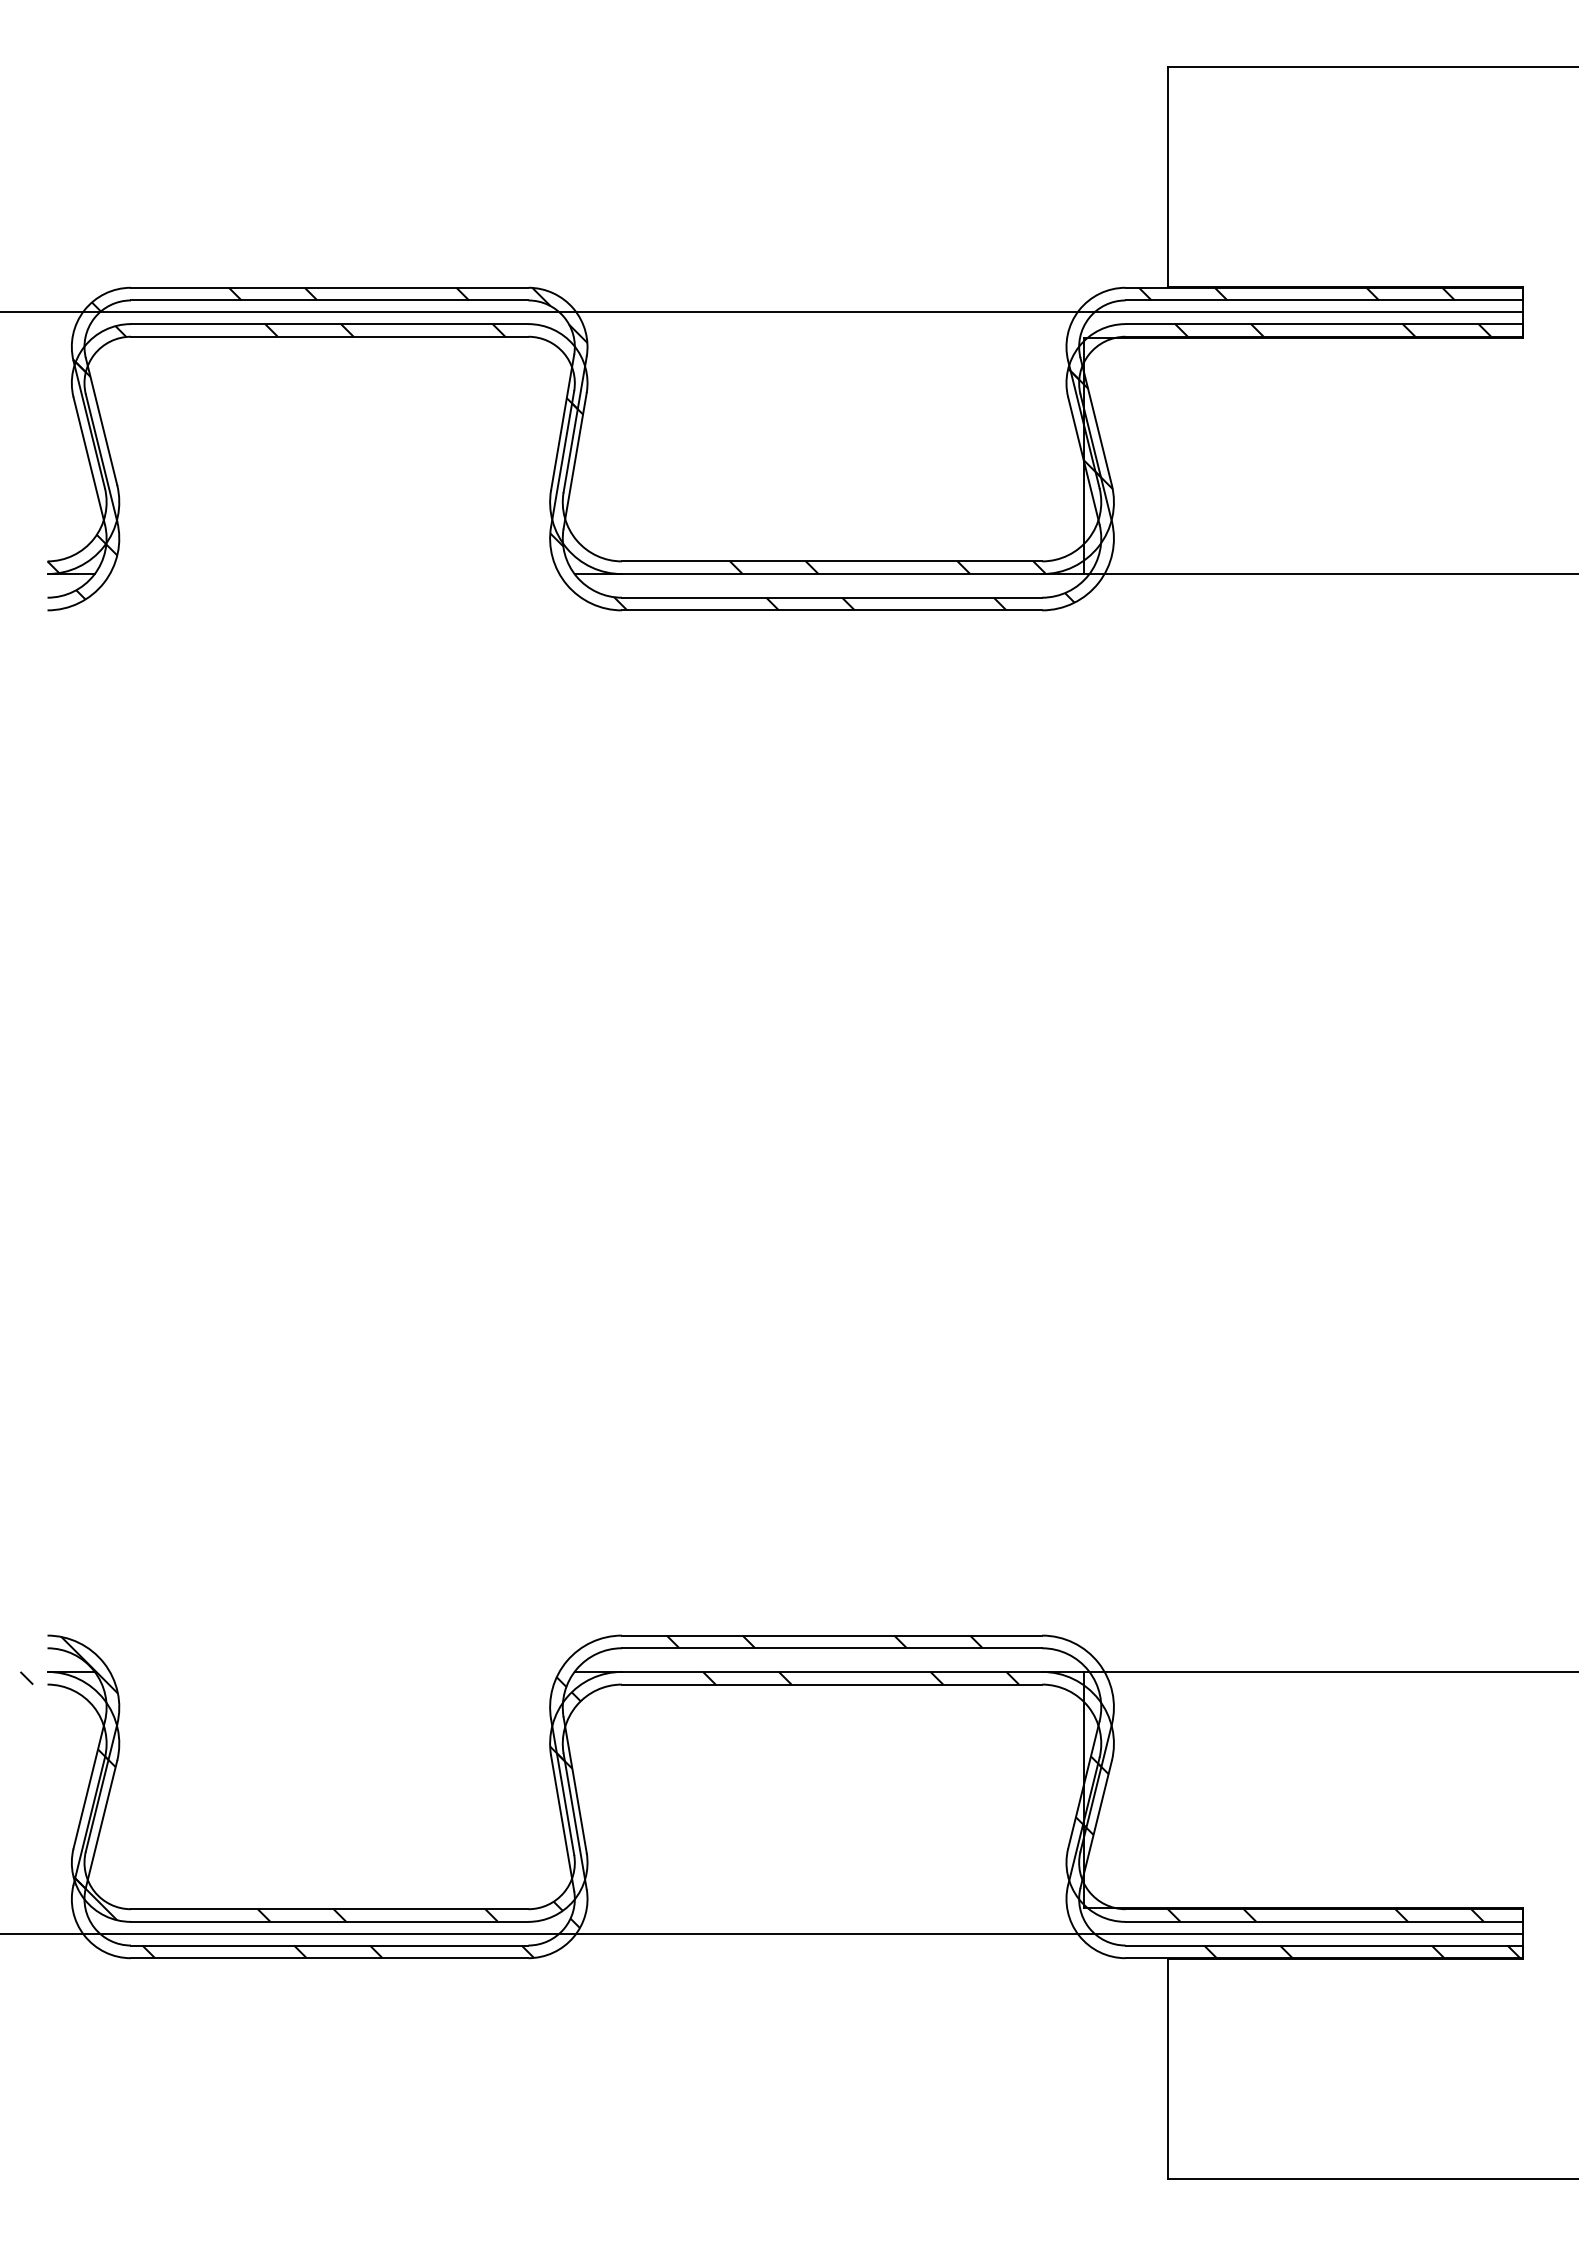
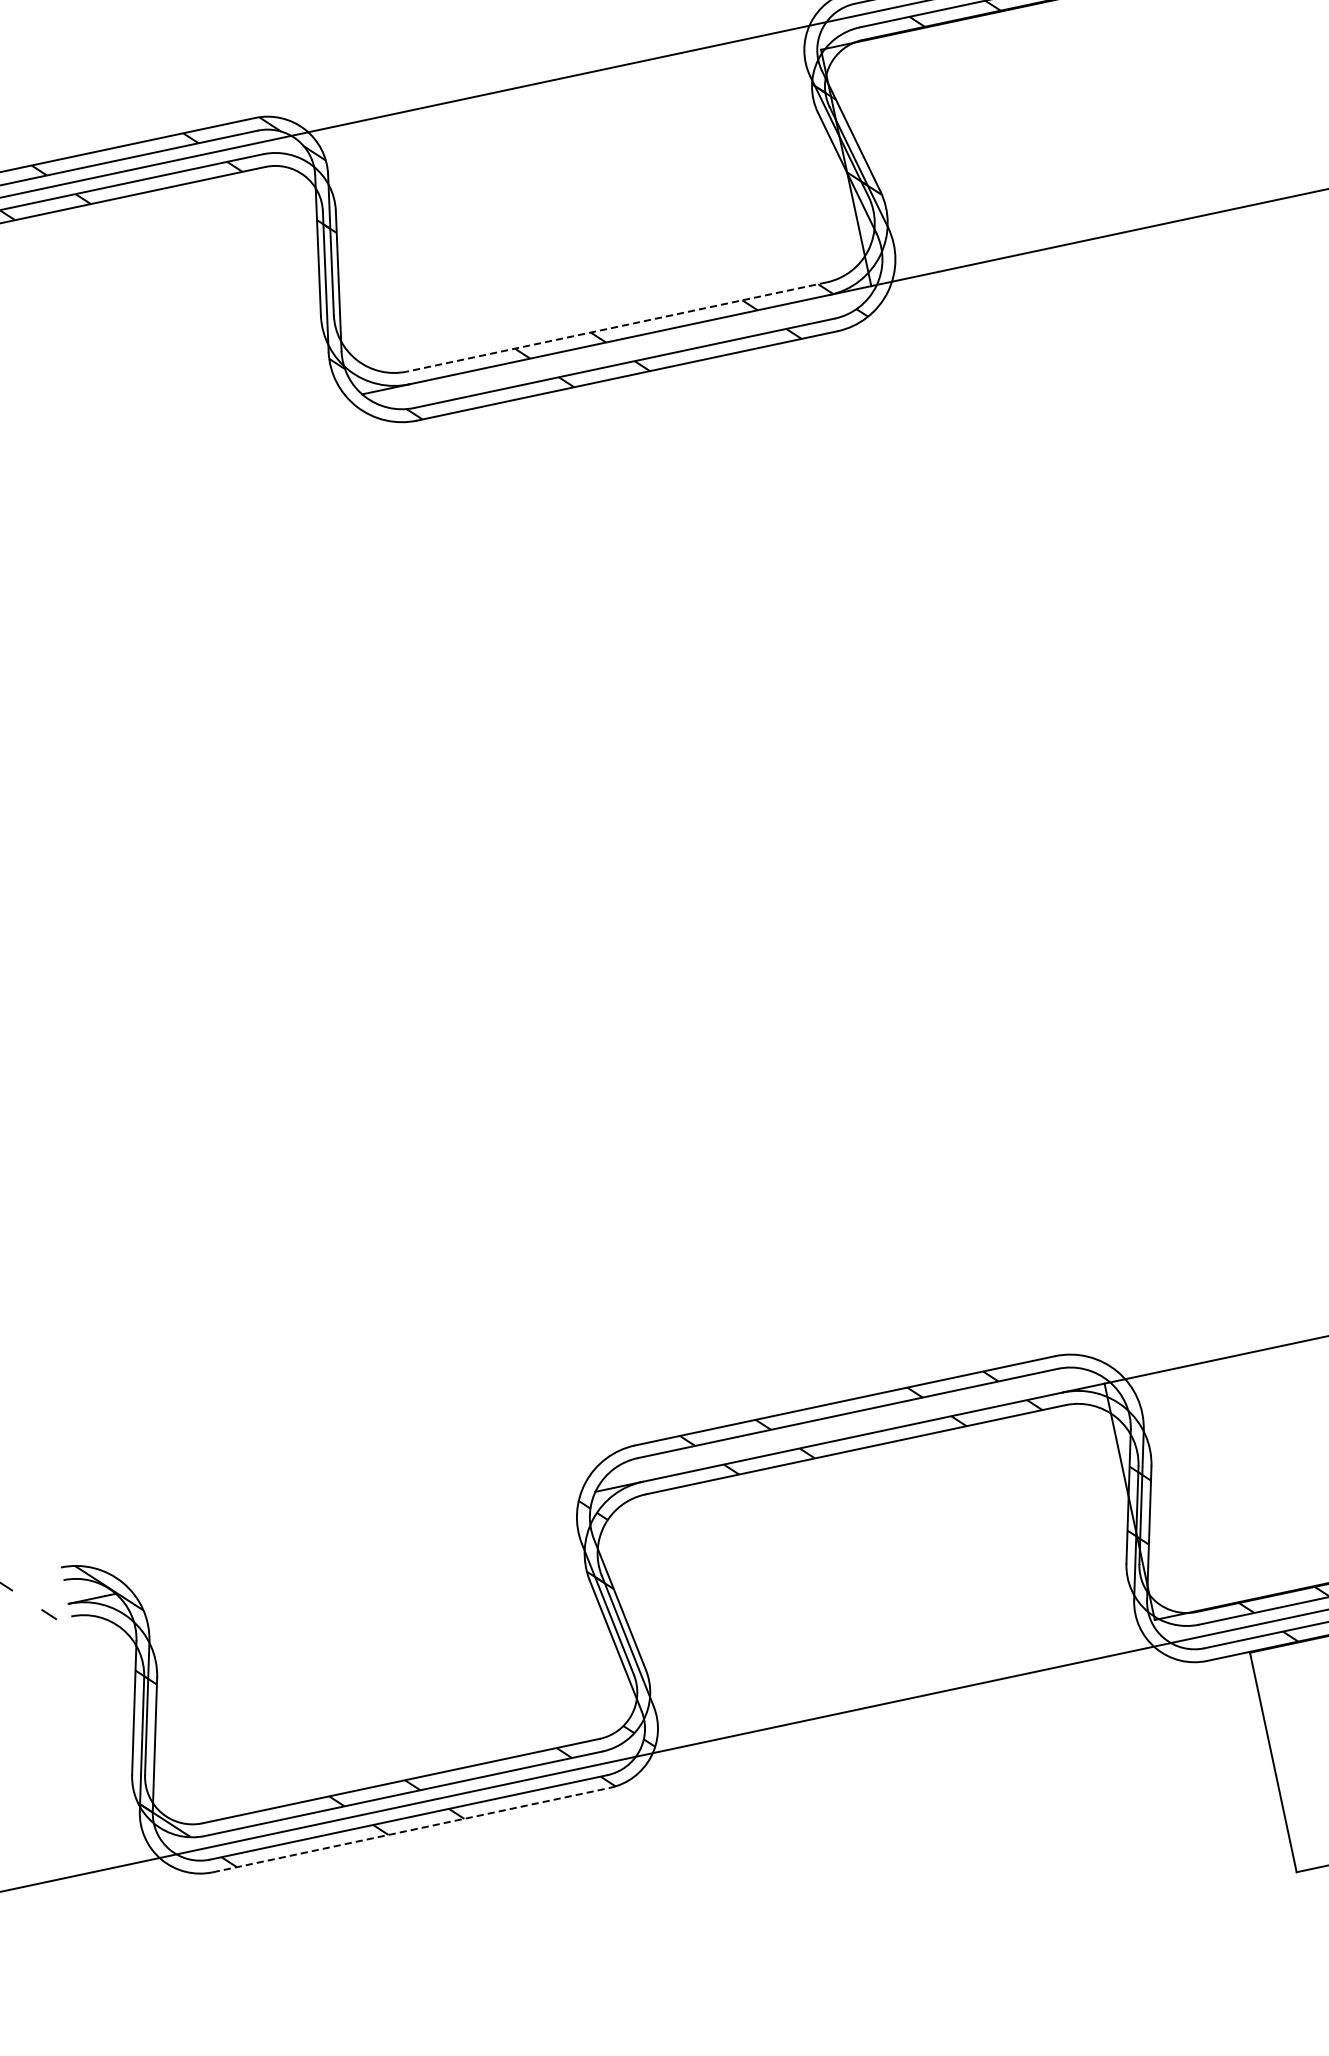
line: (831, 561) -> (616, 327), solid -> dashed
line: (329, 1958) -> (411, 1830), solid -> dashed

